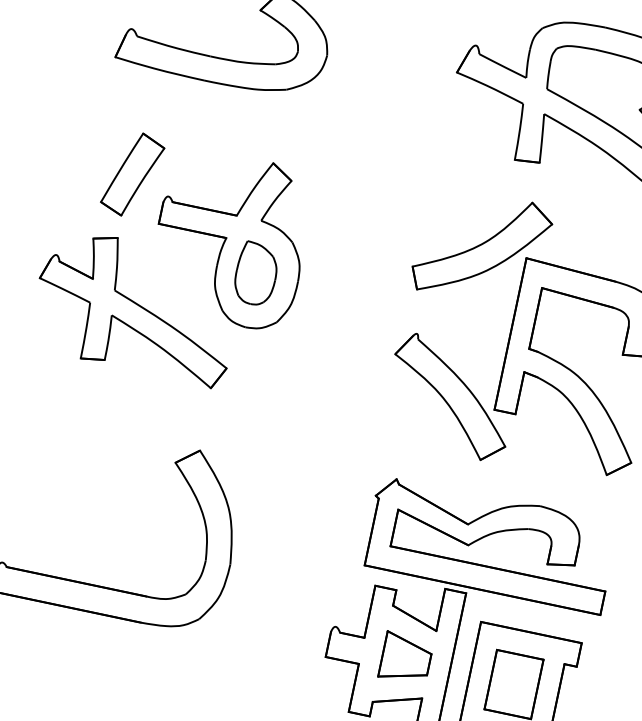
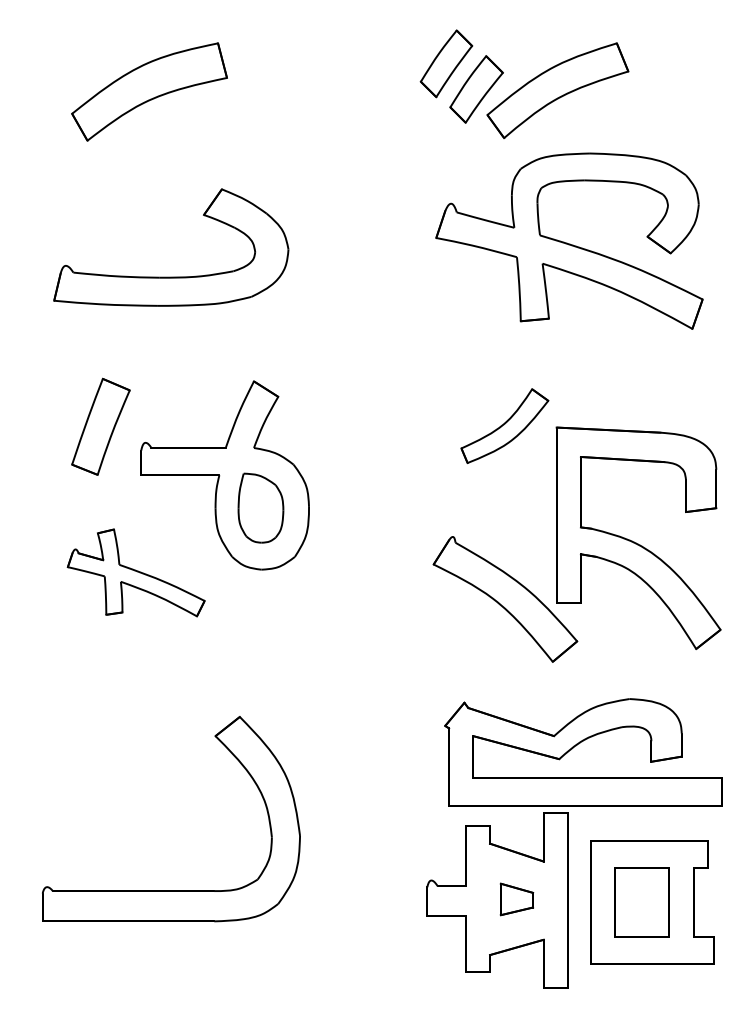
part: (481, 246) -> (504, 425), size x0.6
part: (137, 306) -> (136, 572), size x0.6
part: (405, 658) -> (516, 899), size x0.6

